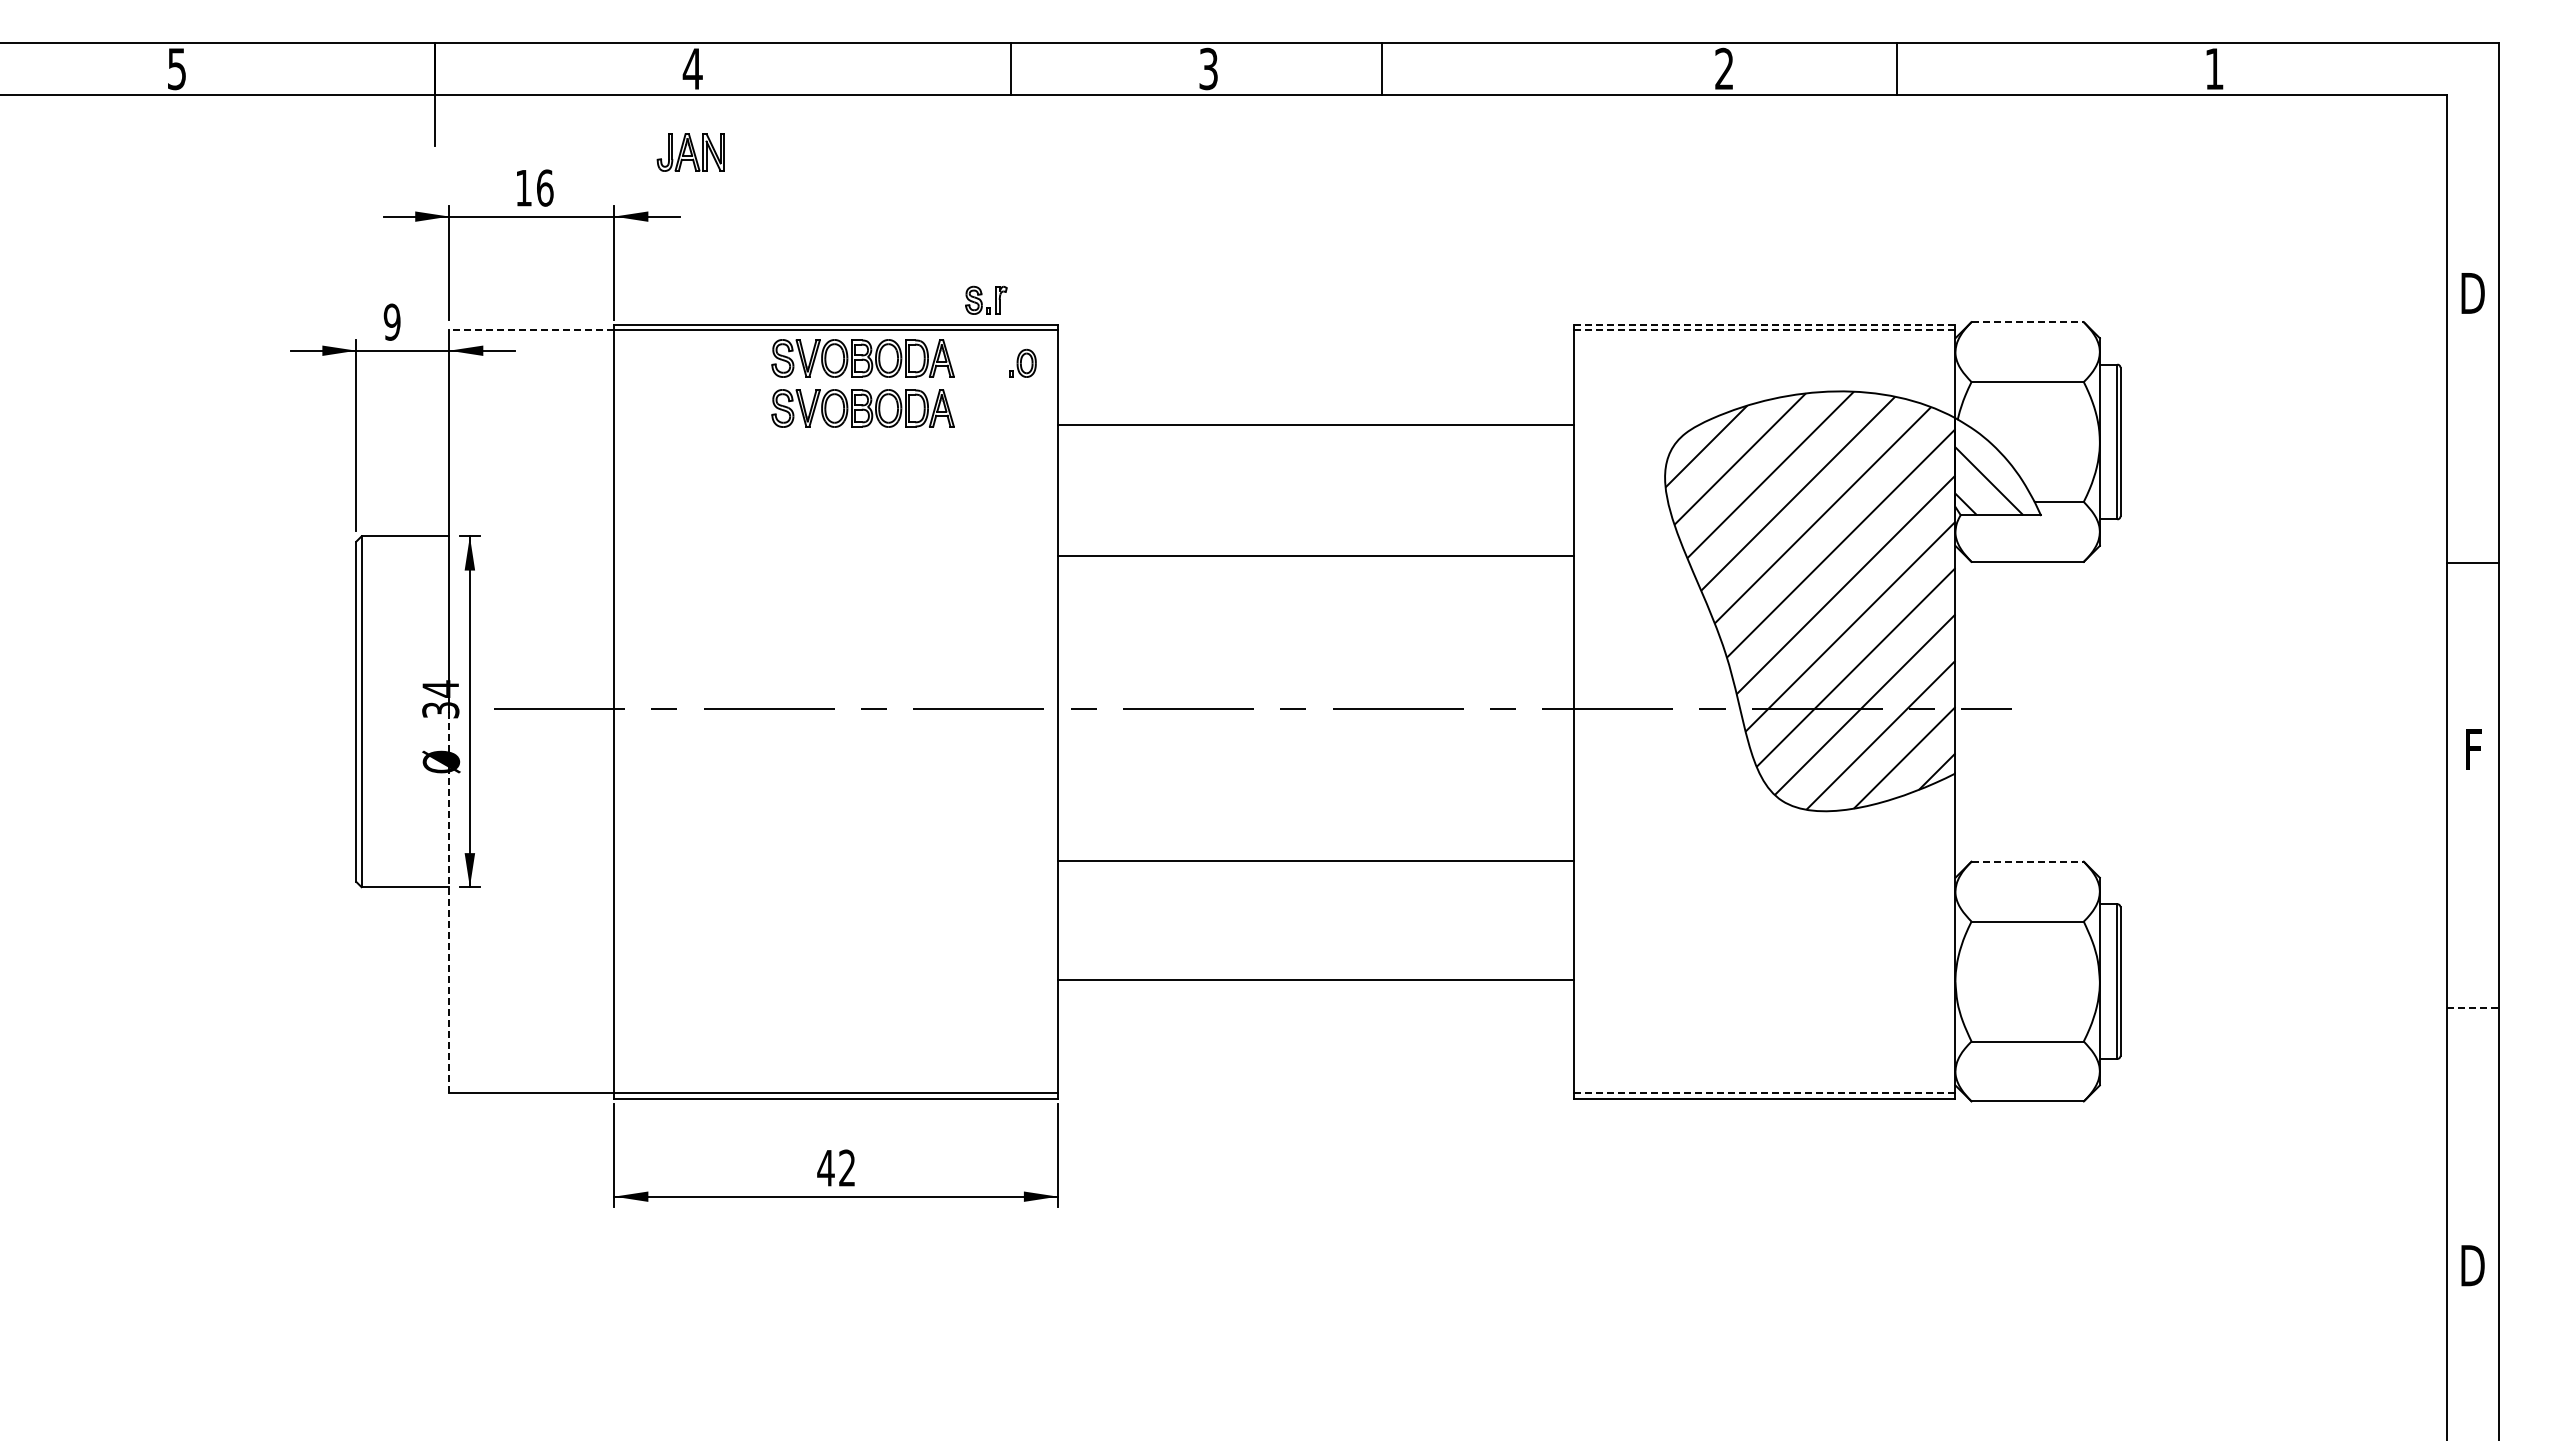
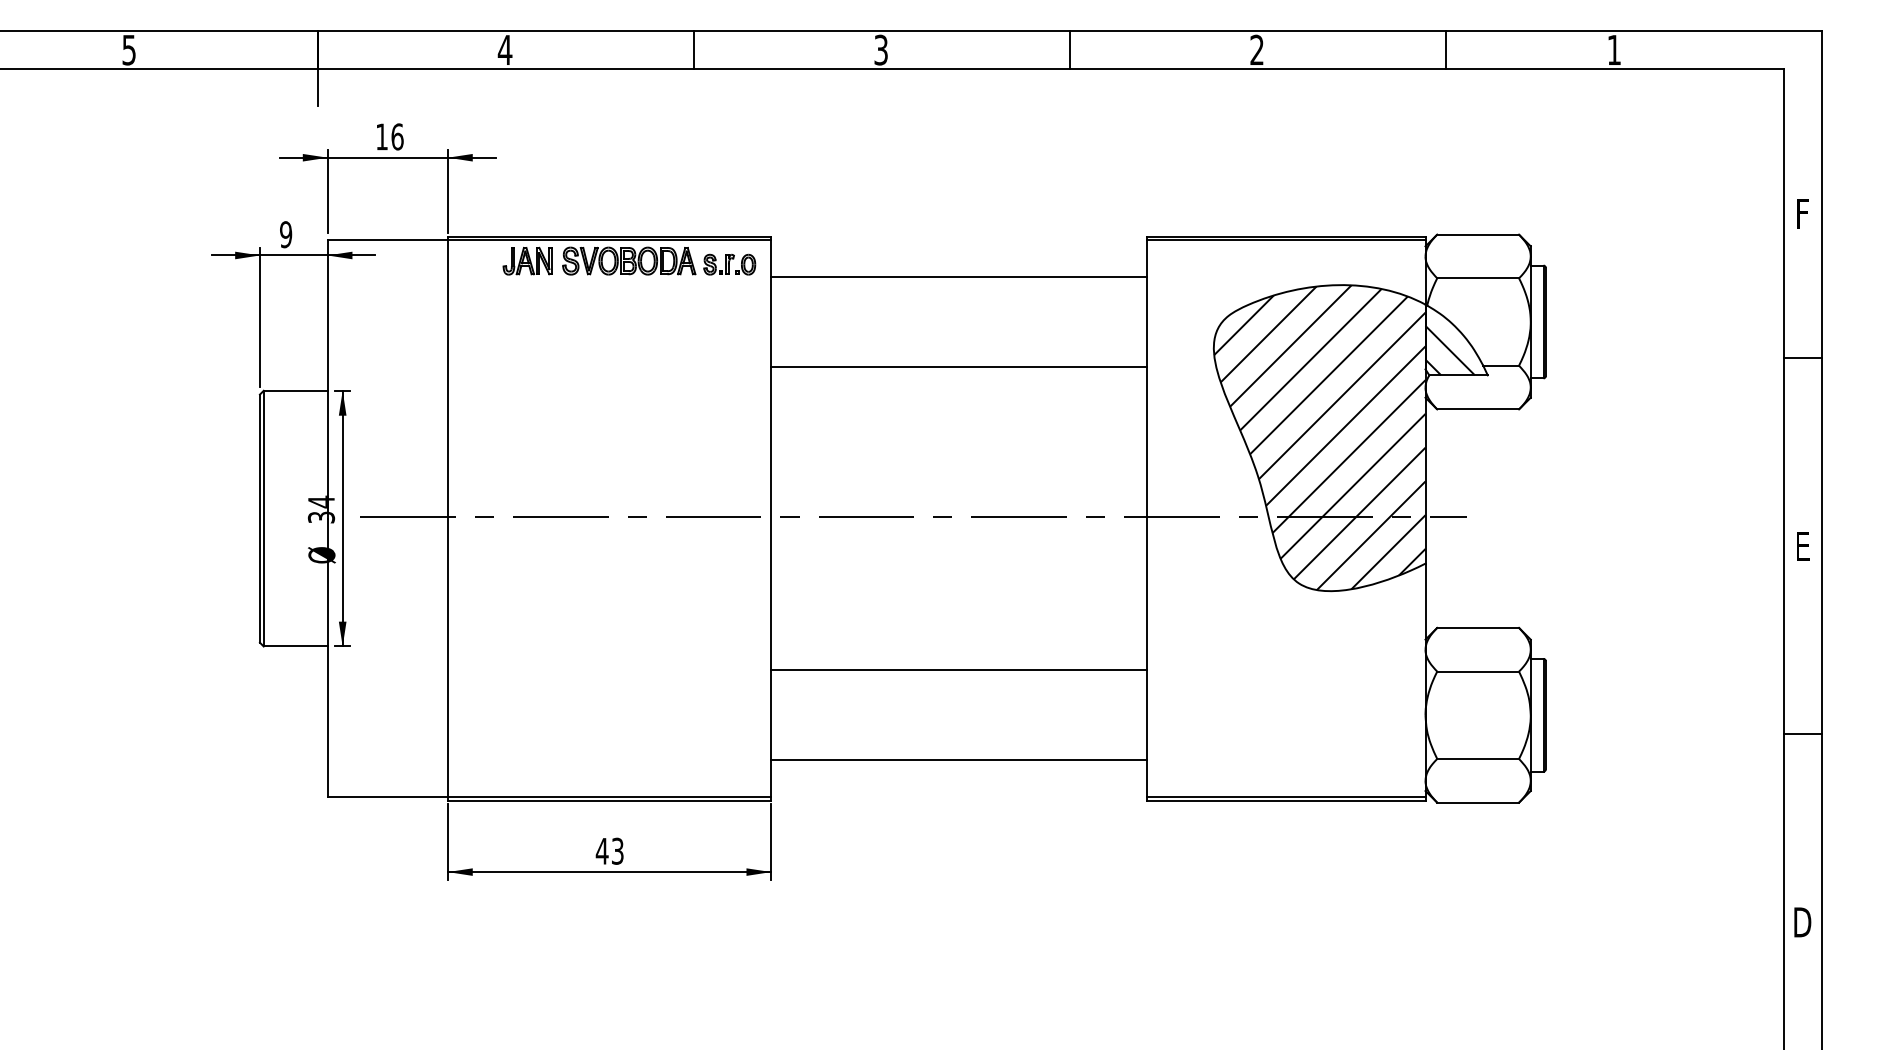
line: (1011, 68) -> (693, 49), moved
line: (1382, 68) -> (1069, 49), moved
line: (1896, 68) -> (1445, 49), moved
part: (690, 152) -> (527, 261), moved
text: (2472, 293) -> (1802, 213), D -> F
part: (986, 299) -> (719, 264), moved
line: (2028, 322) -> (1478, 234), dashed -> solid
line: (1764, 324) -> (1286, 236), dashed -> solid
line: (531, 330) -> (387, 240), dashed -> solid
line: (1764, 330) -> (1286, 240), dashed -> solid
part: (862, 408) -> (628, 297), removed
line: (1315, 425) -> (959, 277), moved
line: (1315, 555) -> (959, 366), moved
line: (2472, 562) -> (1802, 358), moved
text: (2473, 749) -> (1803, 546), F -> E
line: (1315, 860) -> (959, 670), moved
line: (2028, 861) -> (1478, 627), dashed -> solid
line: (449, 902) -> (327, 657), dashed -> solid
line: (1315, 980) -> (959, 760), moved
line: (2472, 1007) -> (1802, 734), dashed -> solid
line: (1764, 1093) -> (1286, 796), dashed -> solid
text: (847, 1167) -> (617, 850), 42 -> 43

